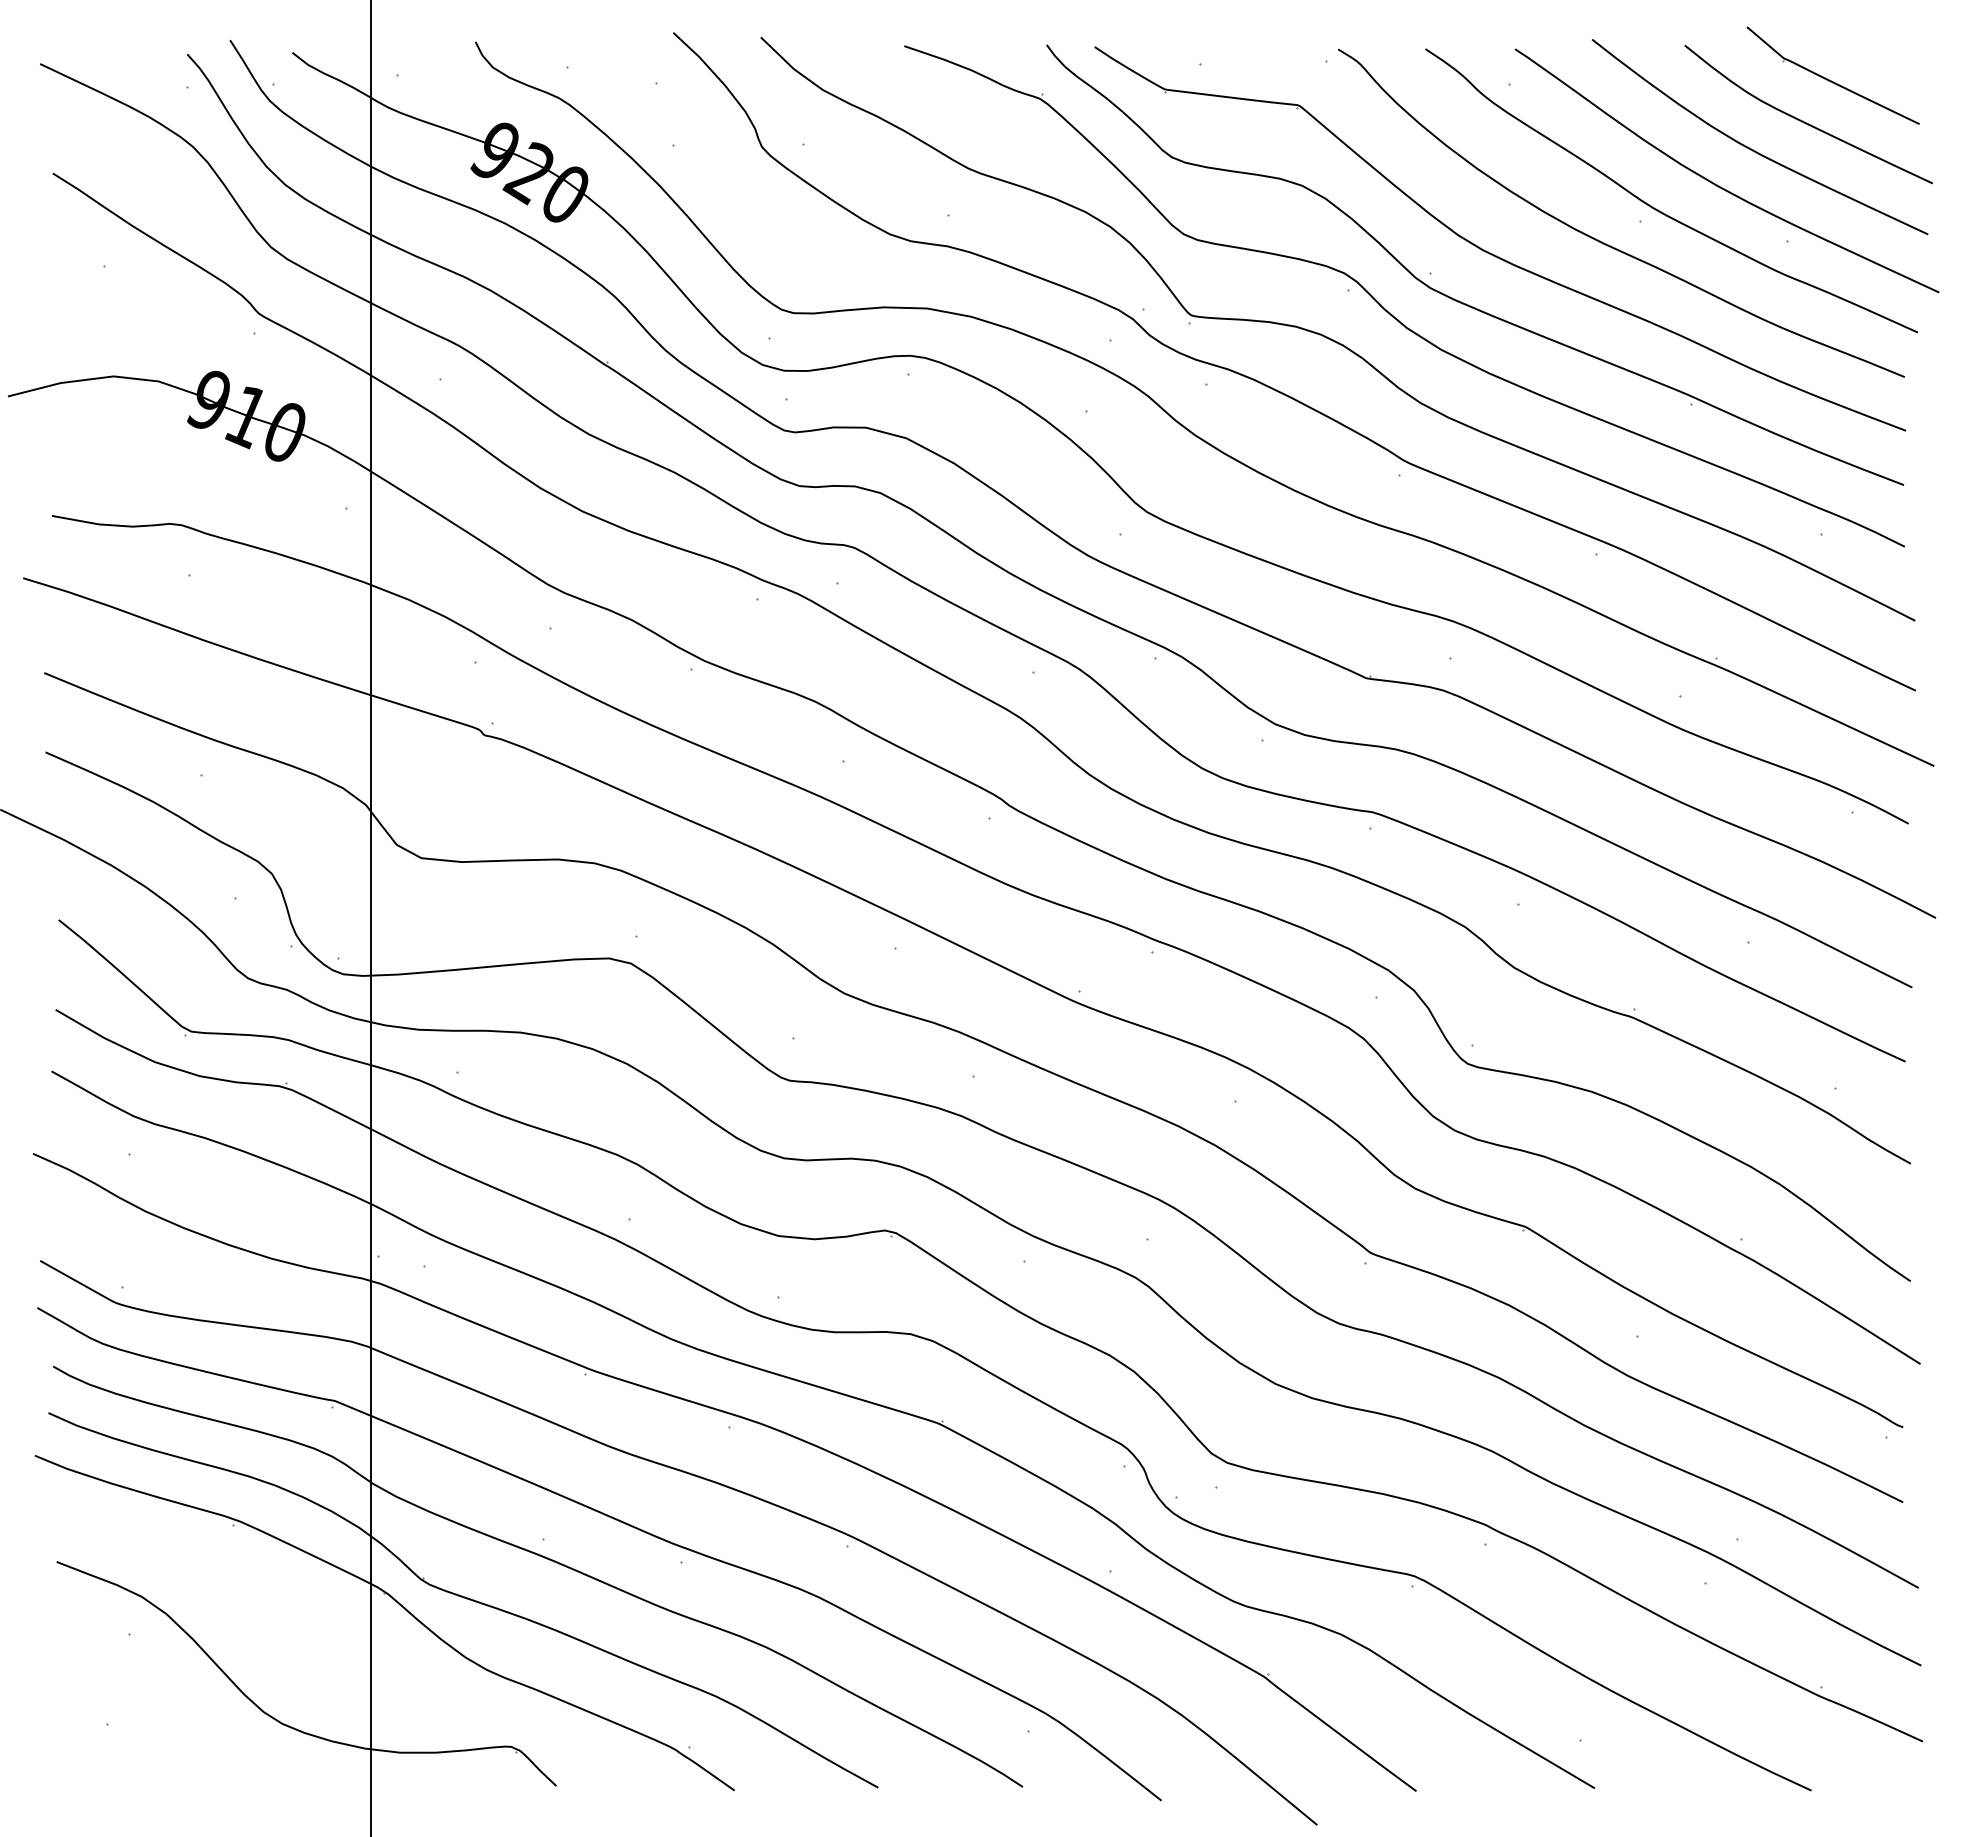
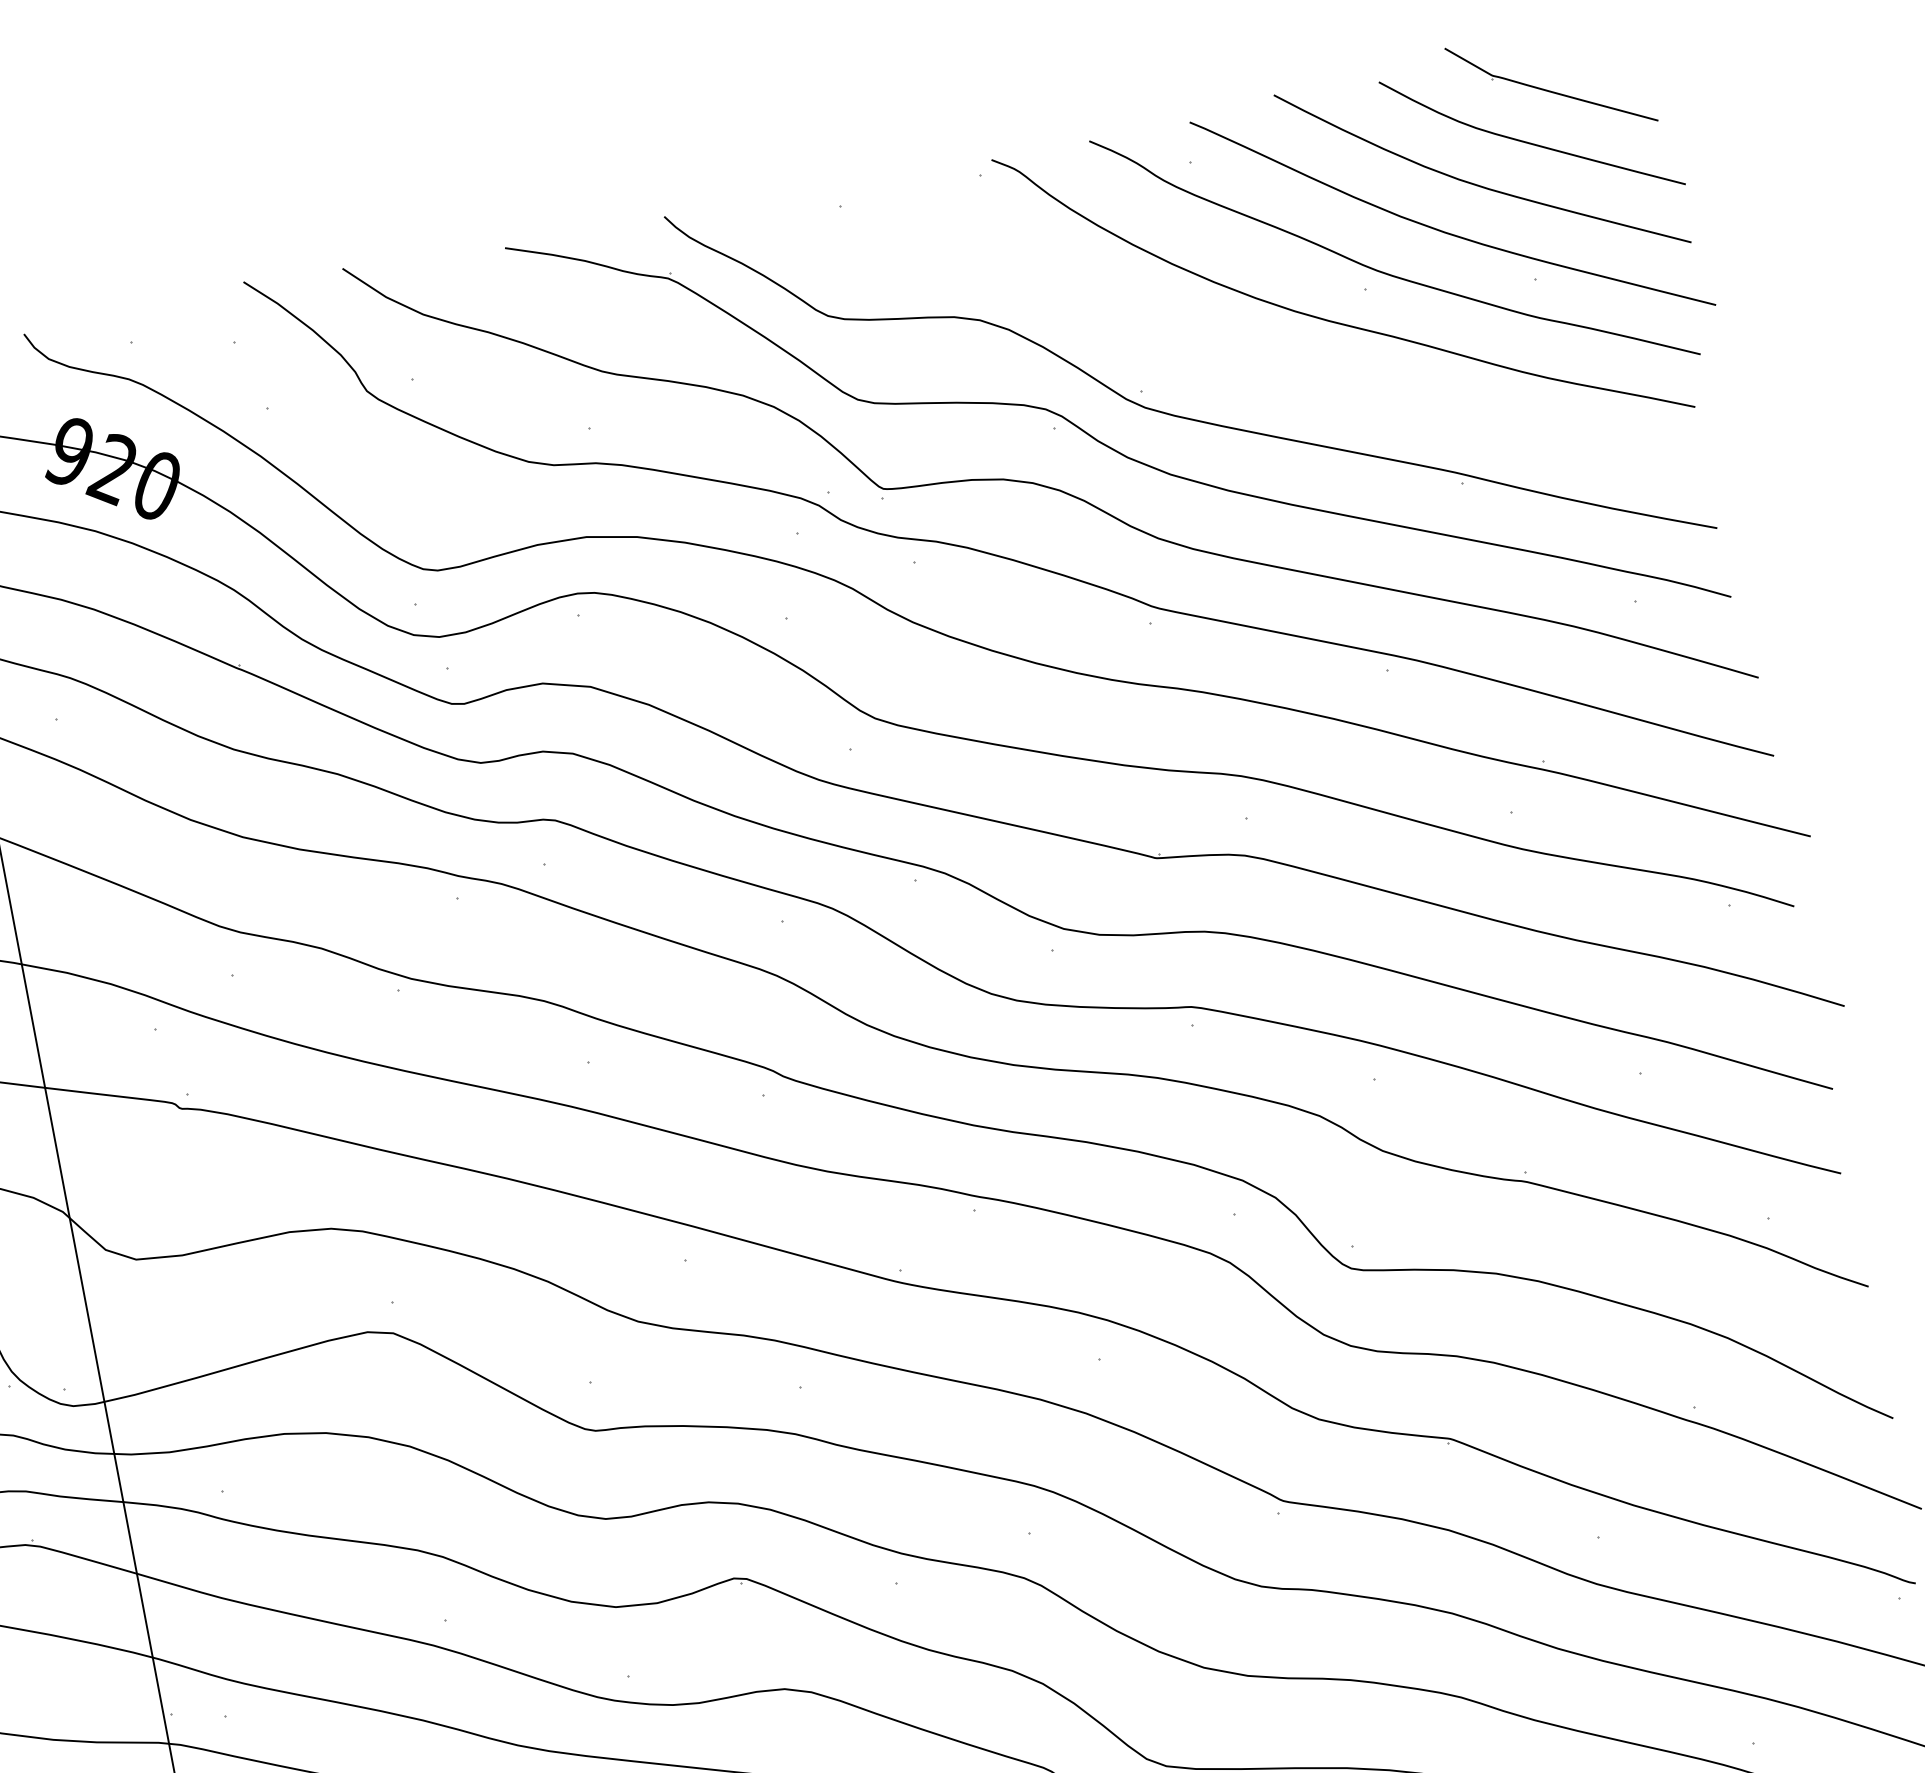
part: (1492, 253) -> (1207, 355), removed

